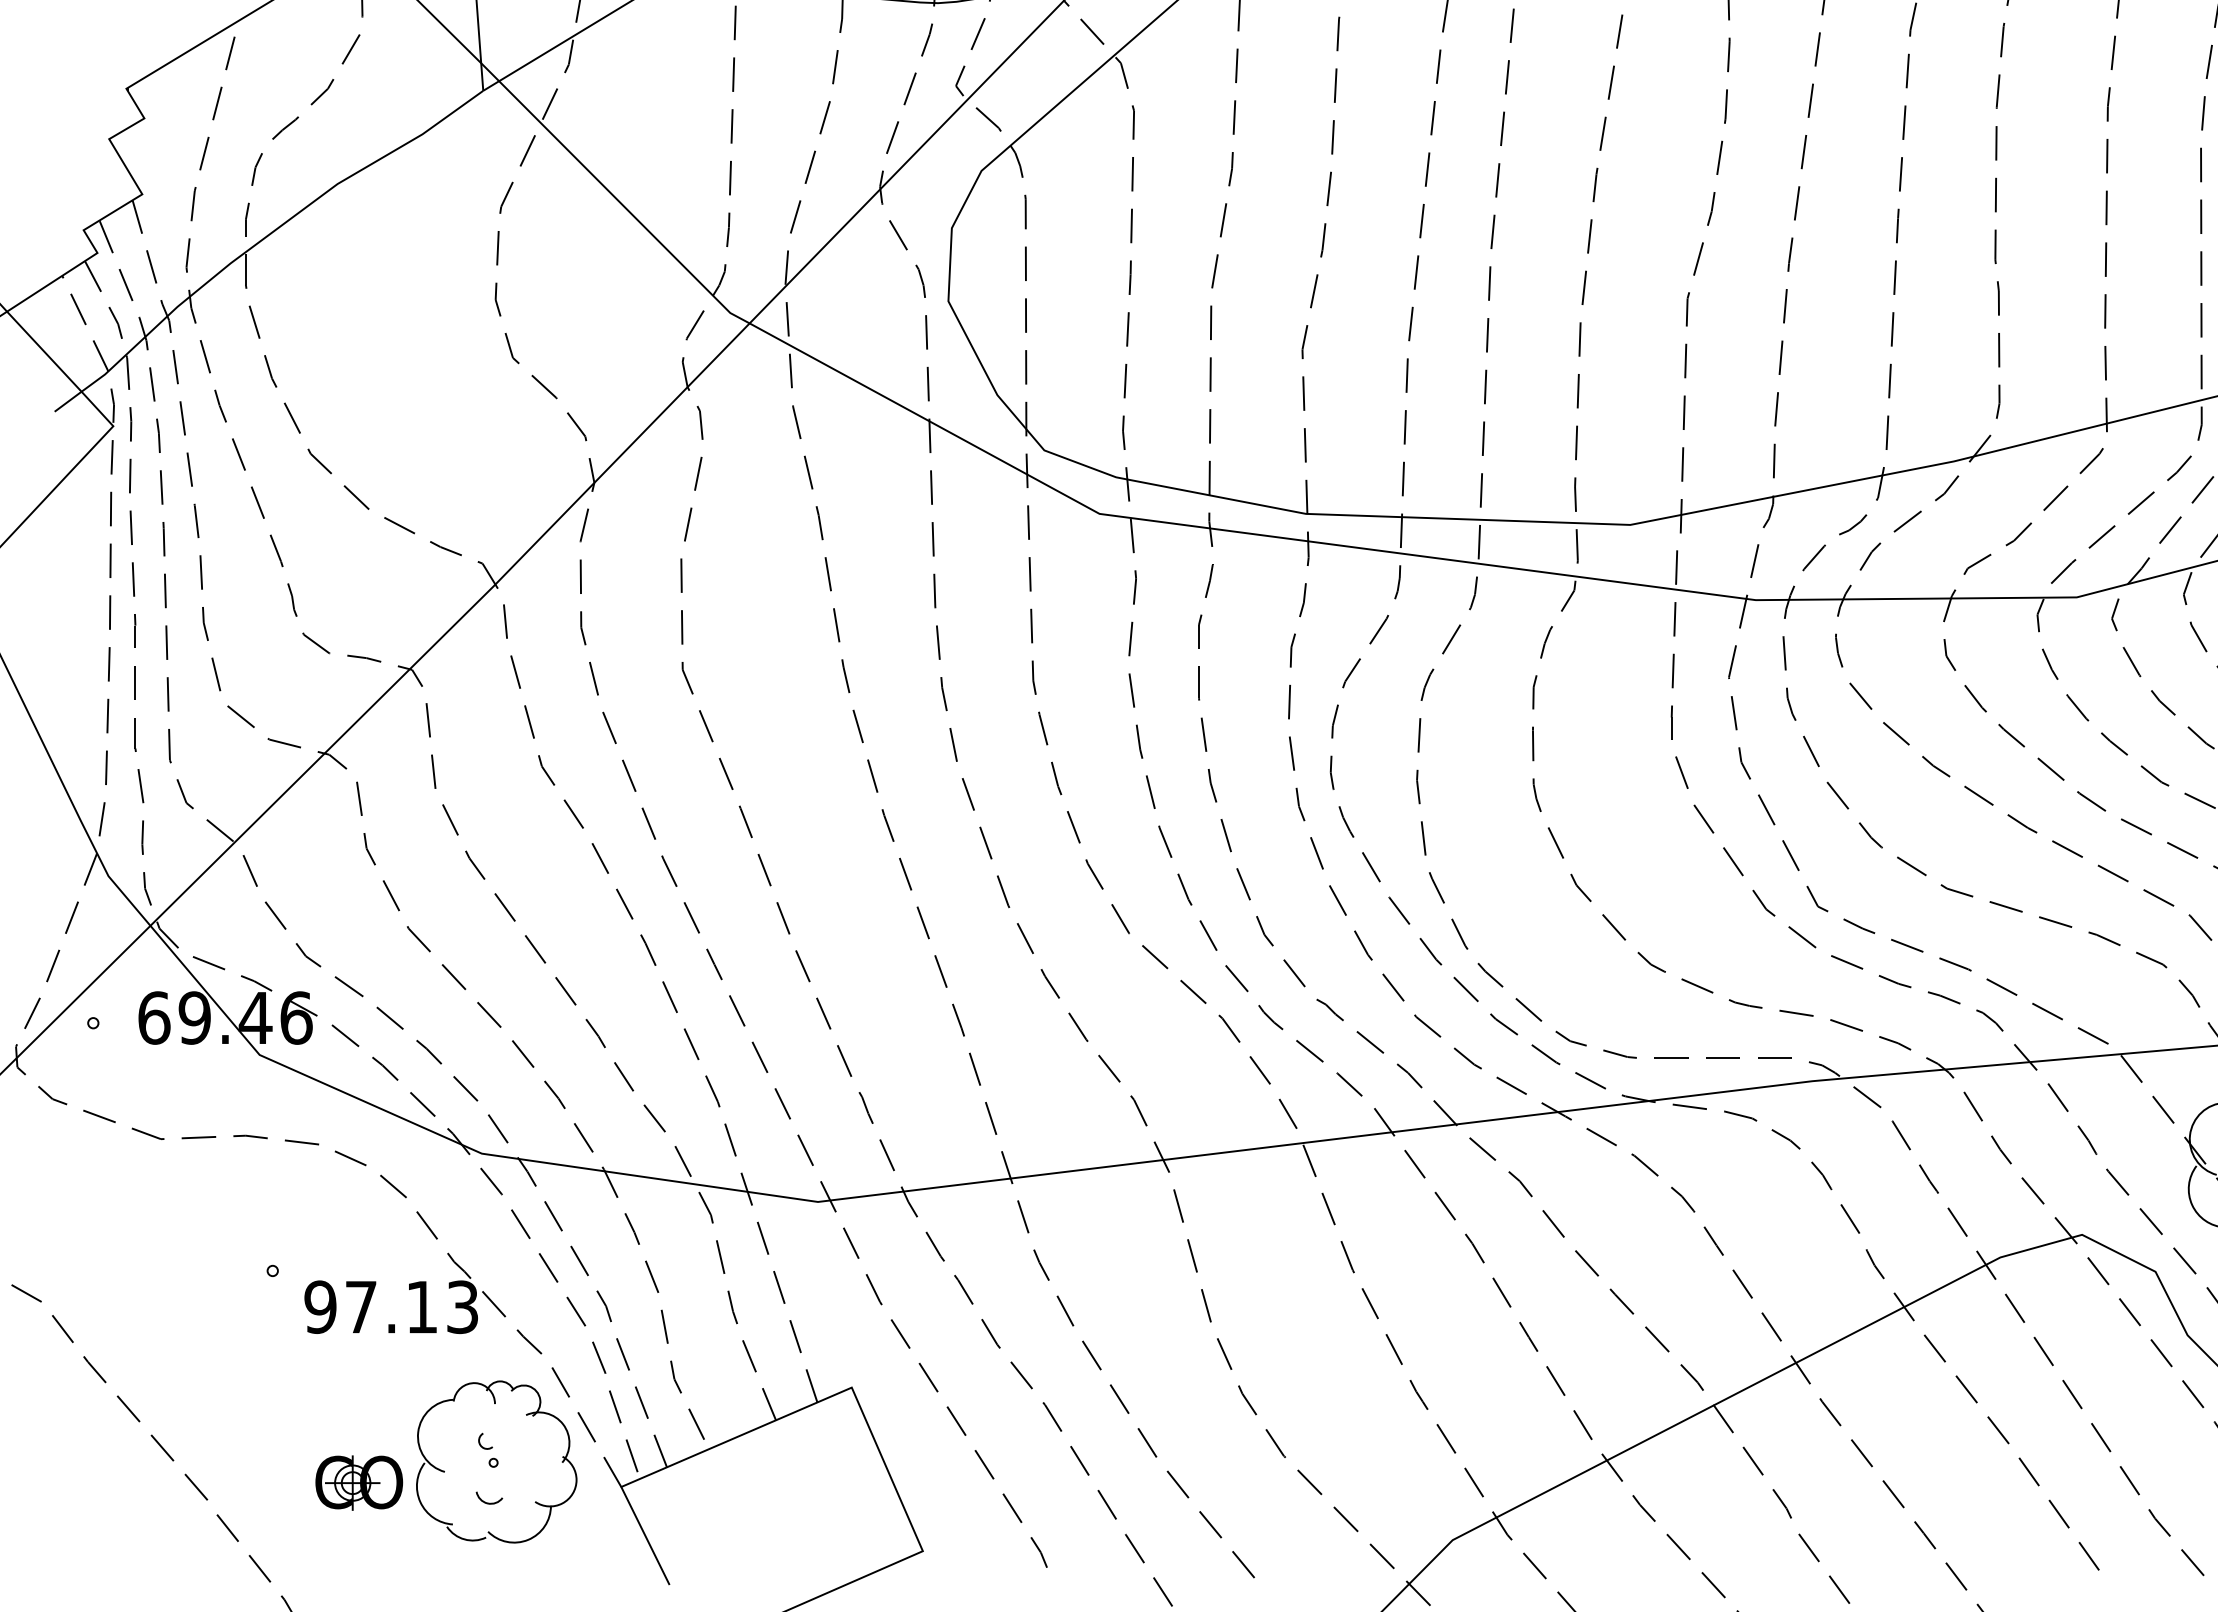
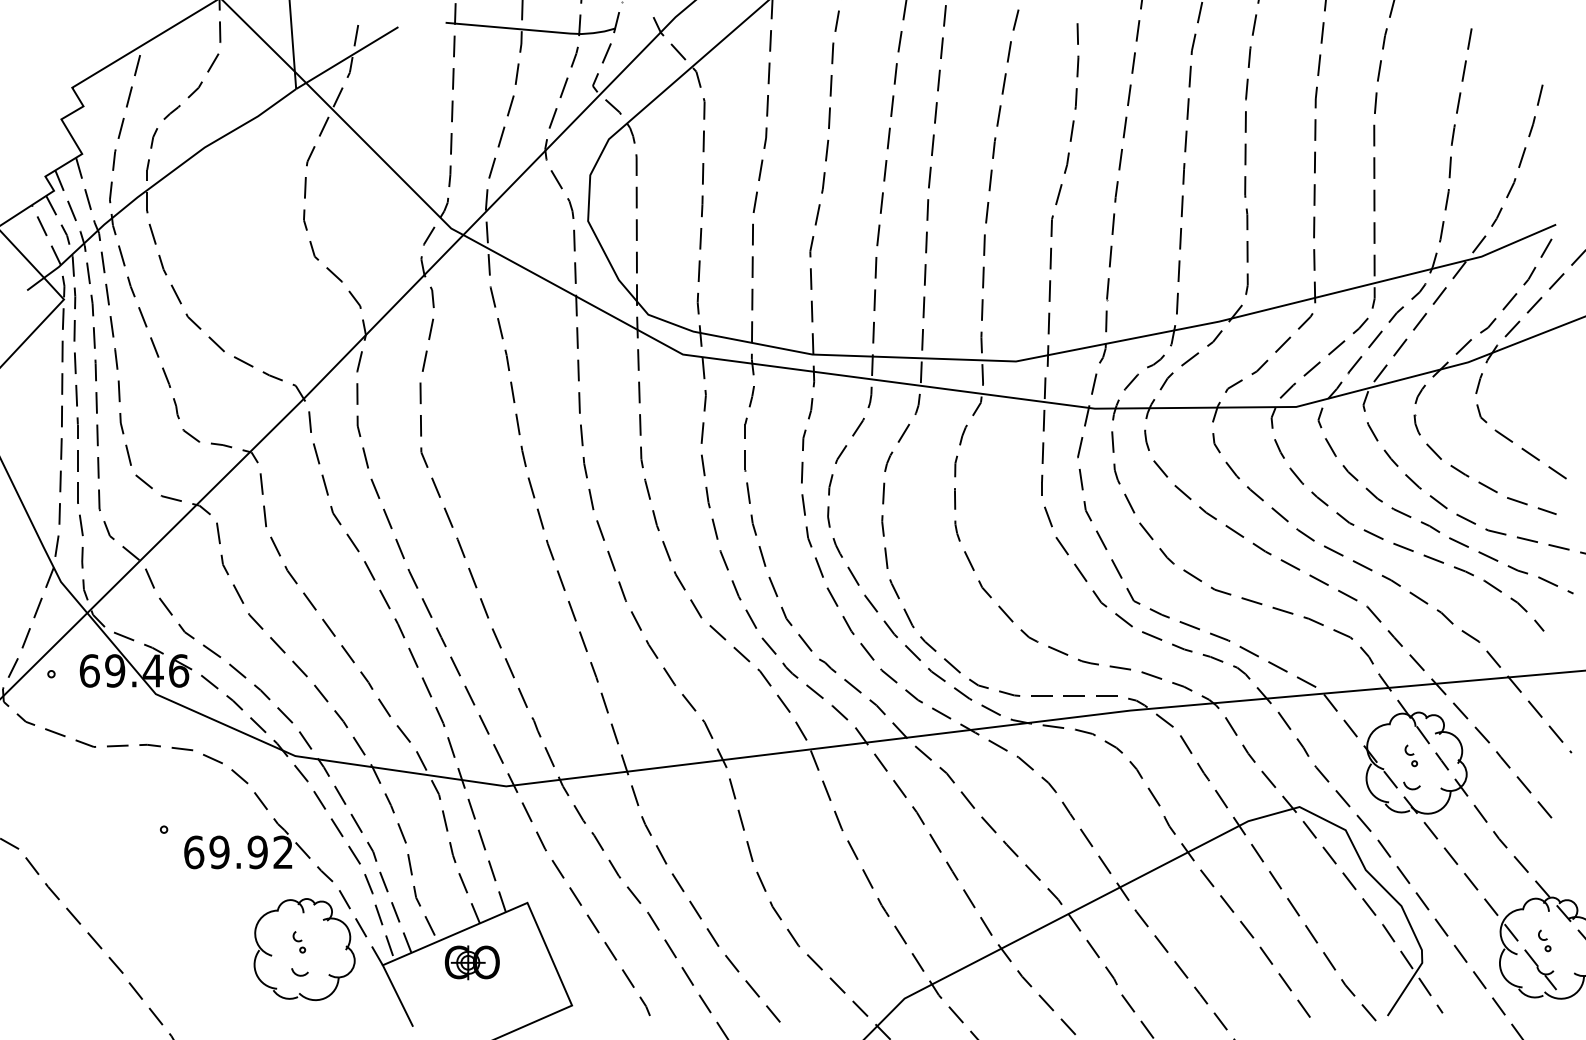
text: (391, 1307) -> (238, 852), 97.13 -> 69.92
part: (357, 1482) -> (471, 962), moved

